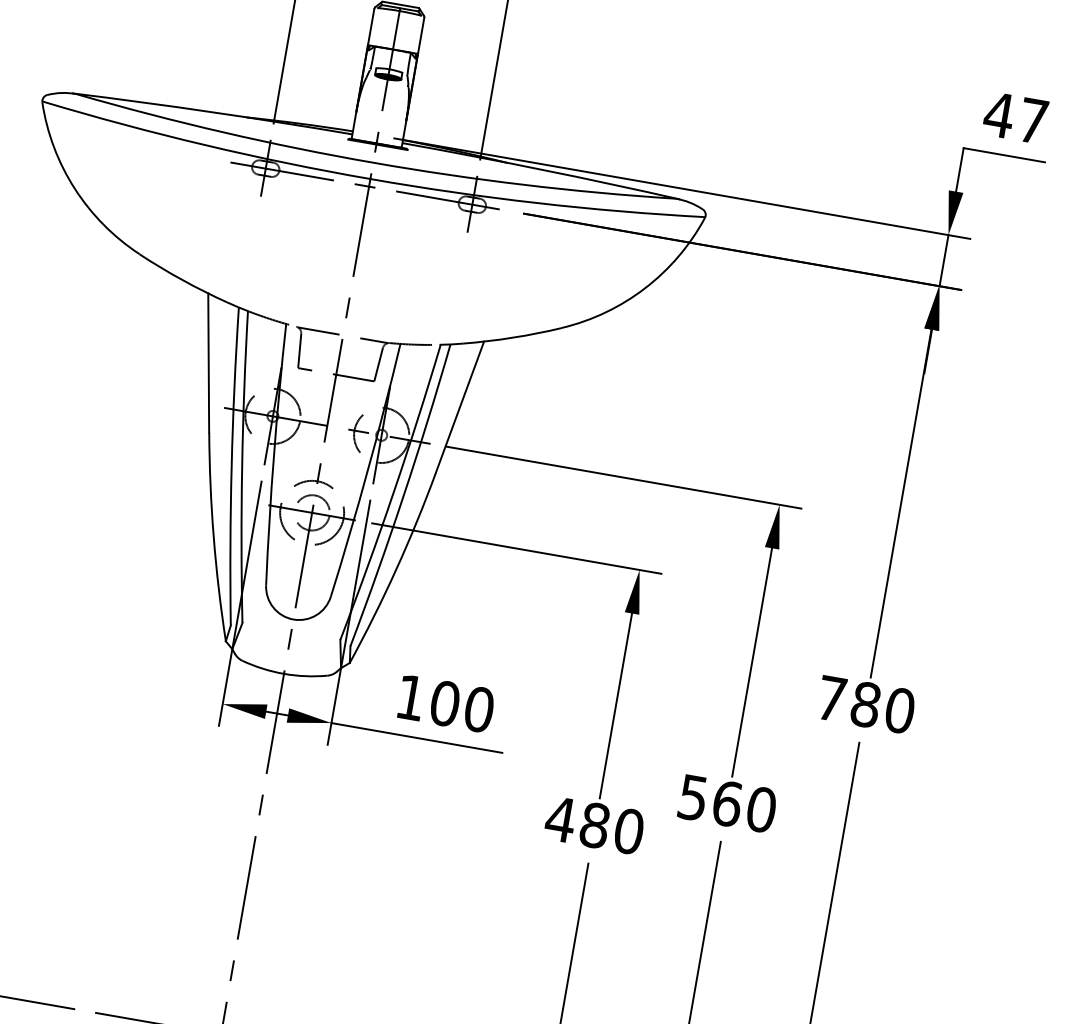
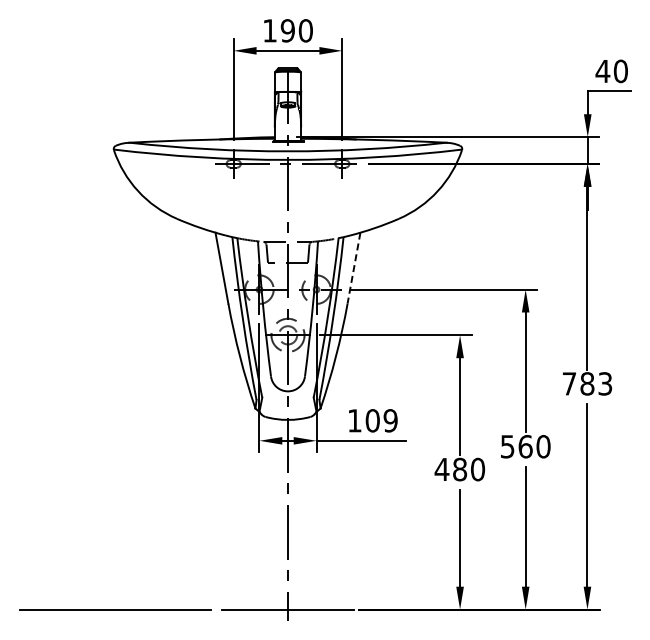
text: (1032, 121) -> (620, 71), 47 -> 40
line: (458, 407) -> (353, 268), solid -> dashed
text: (478, 708) -> (390, 420), 100 -> 109
text: (900, 709) -> (605, 383), 780 -> 783

